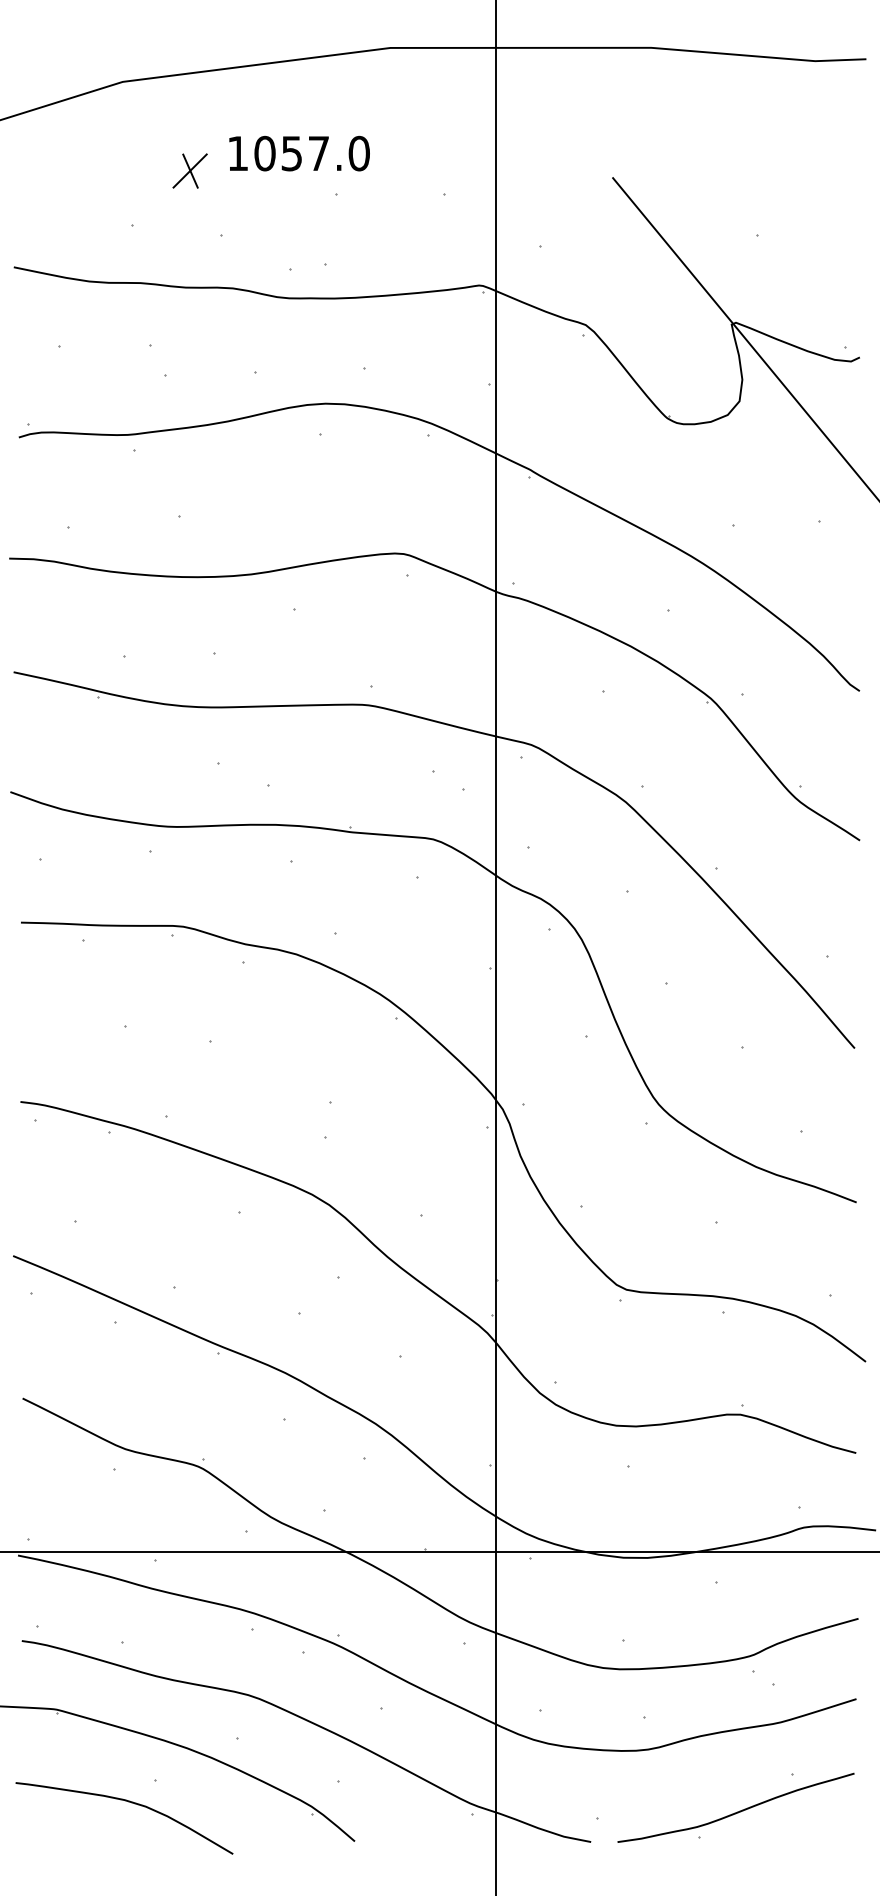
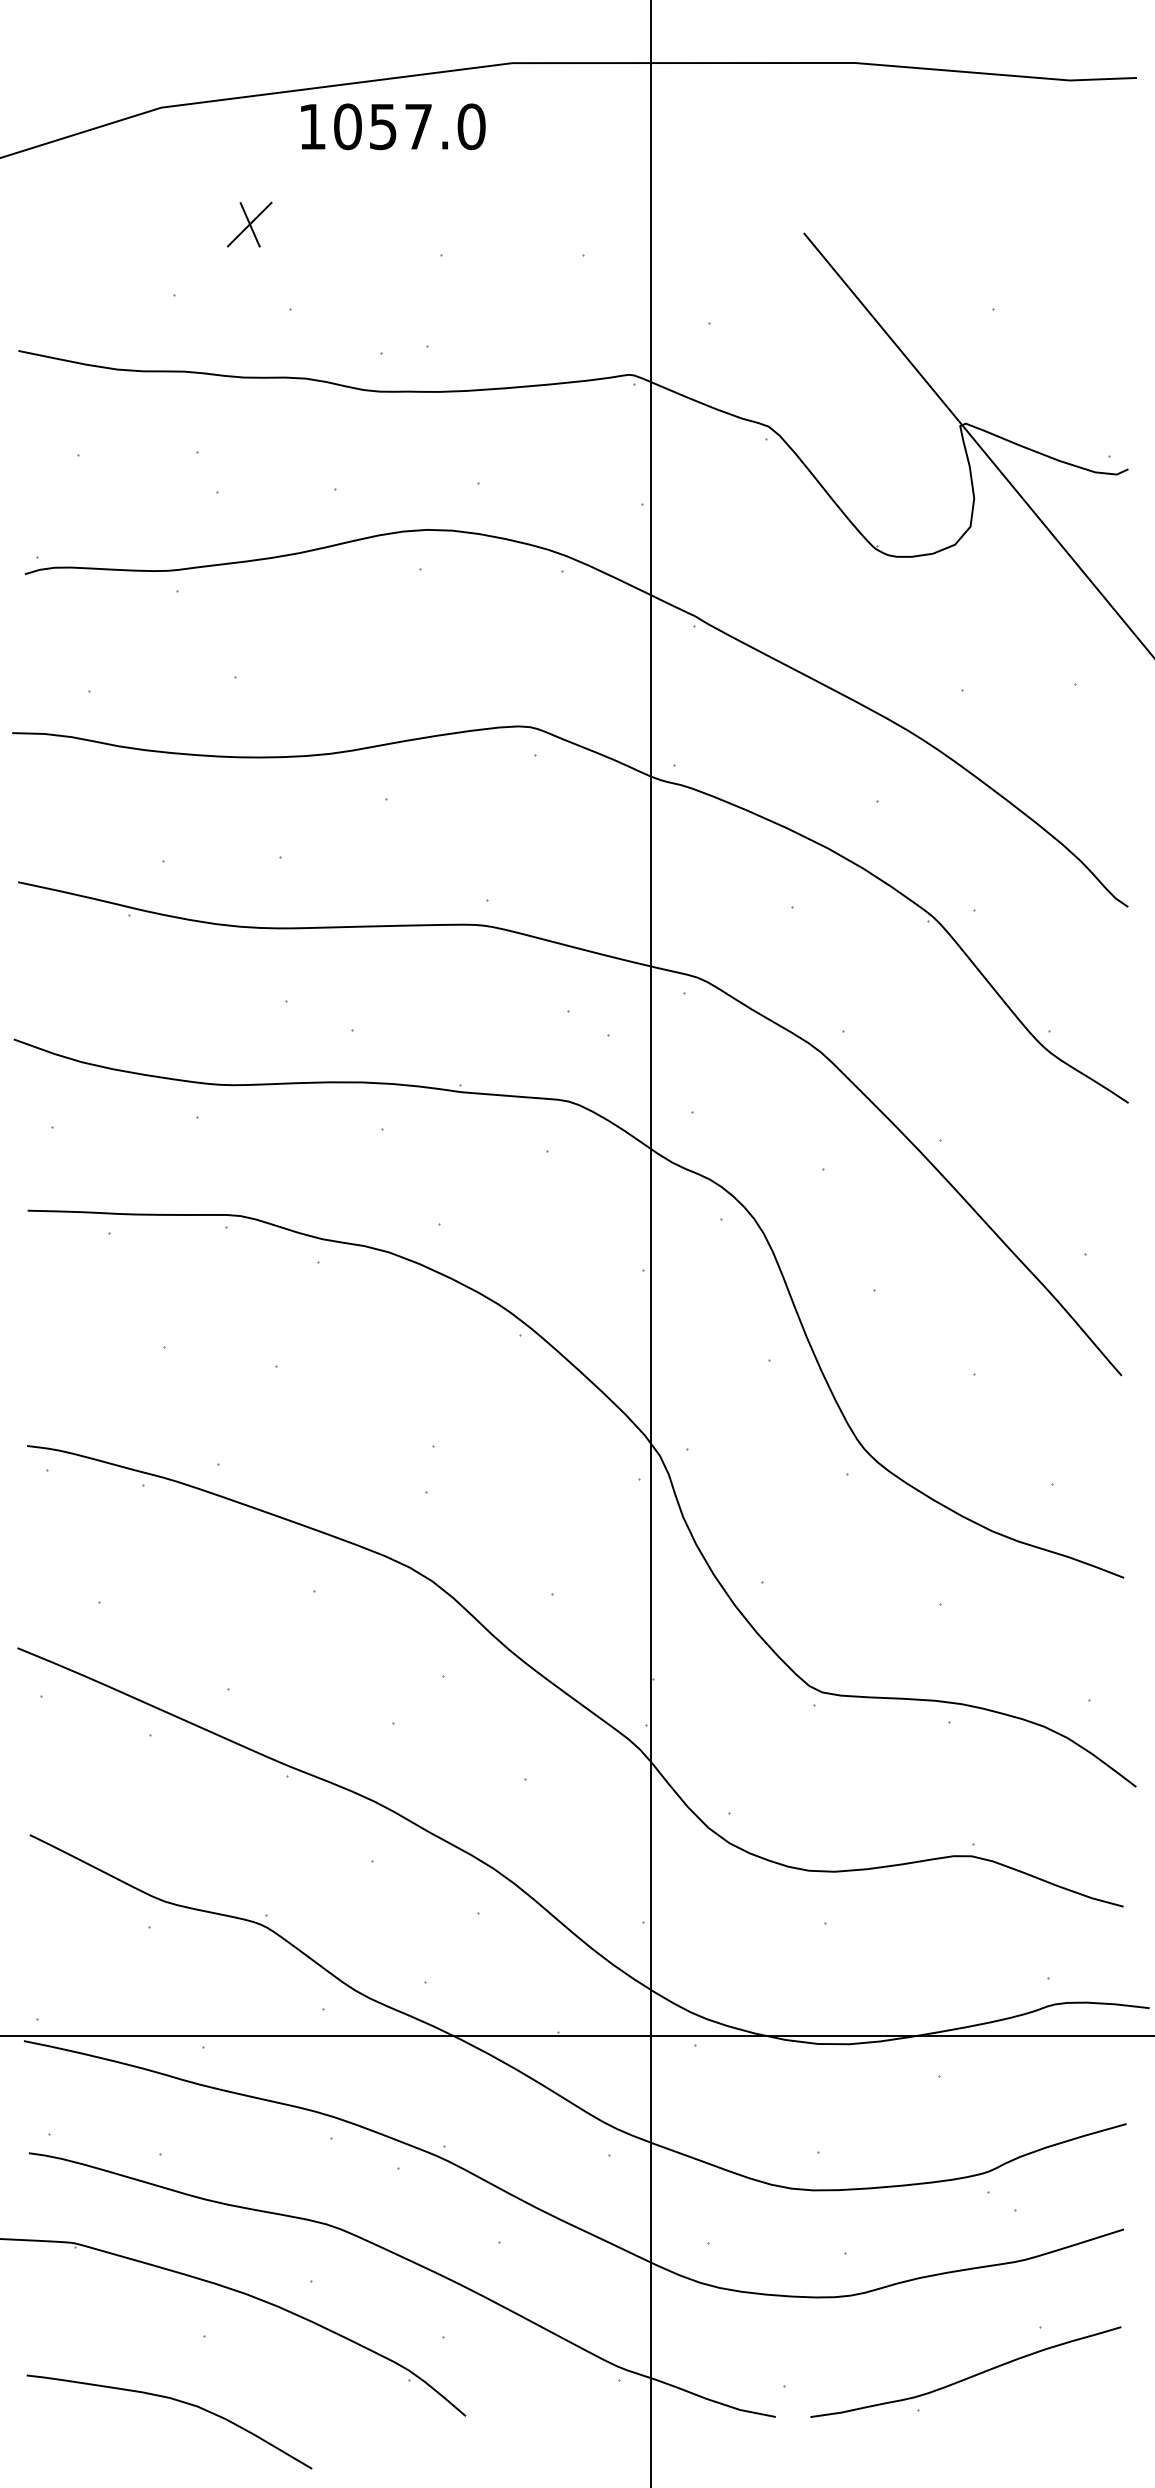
text: (299, 153) -> (393, 126), moved
curve: (130, 1802) -> (177, 2401), moved

